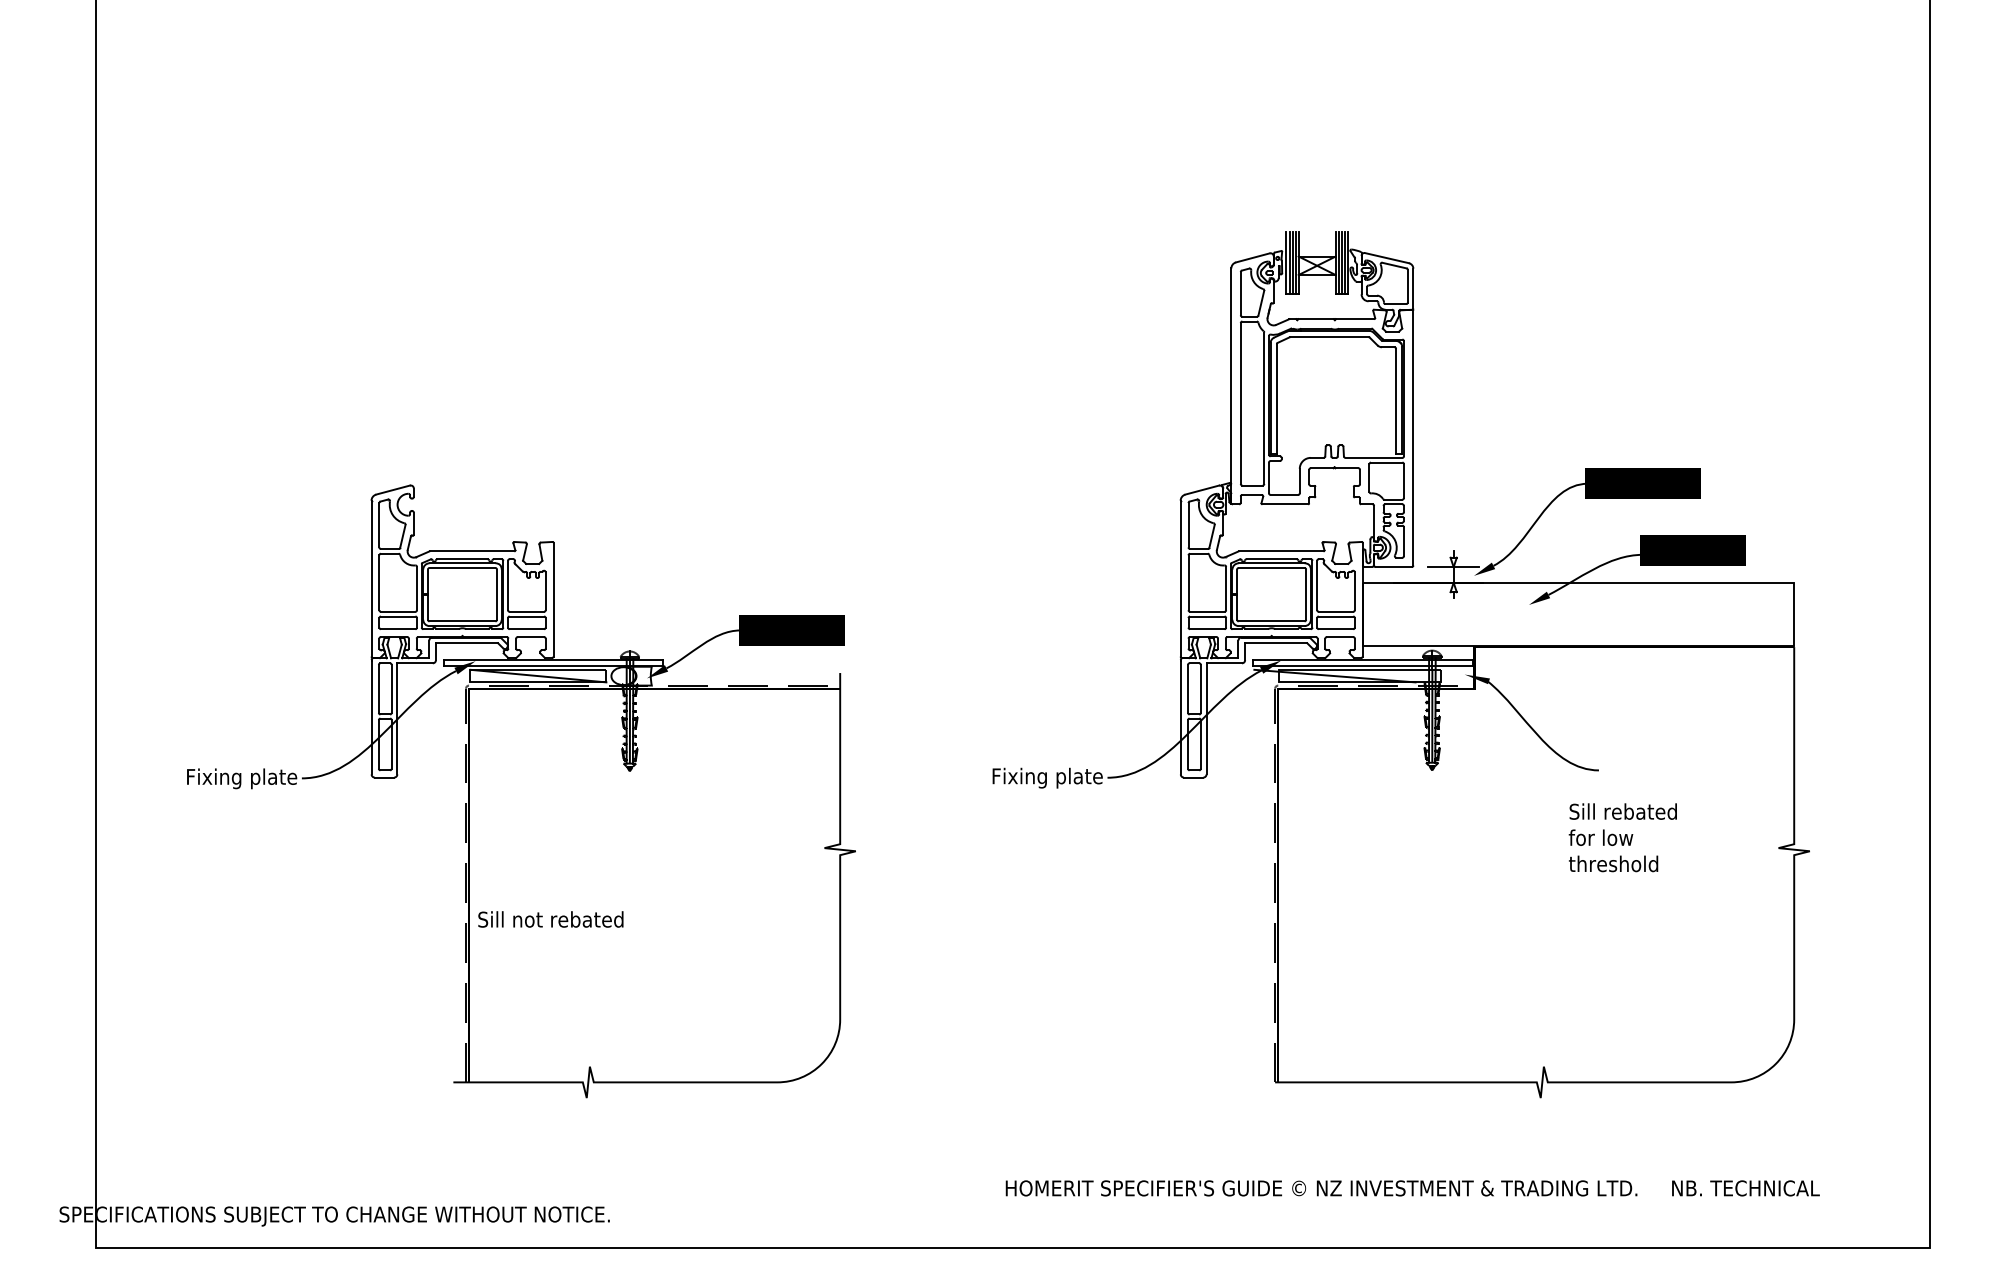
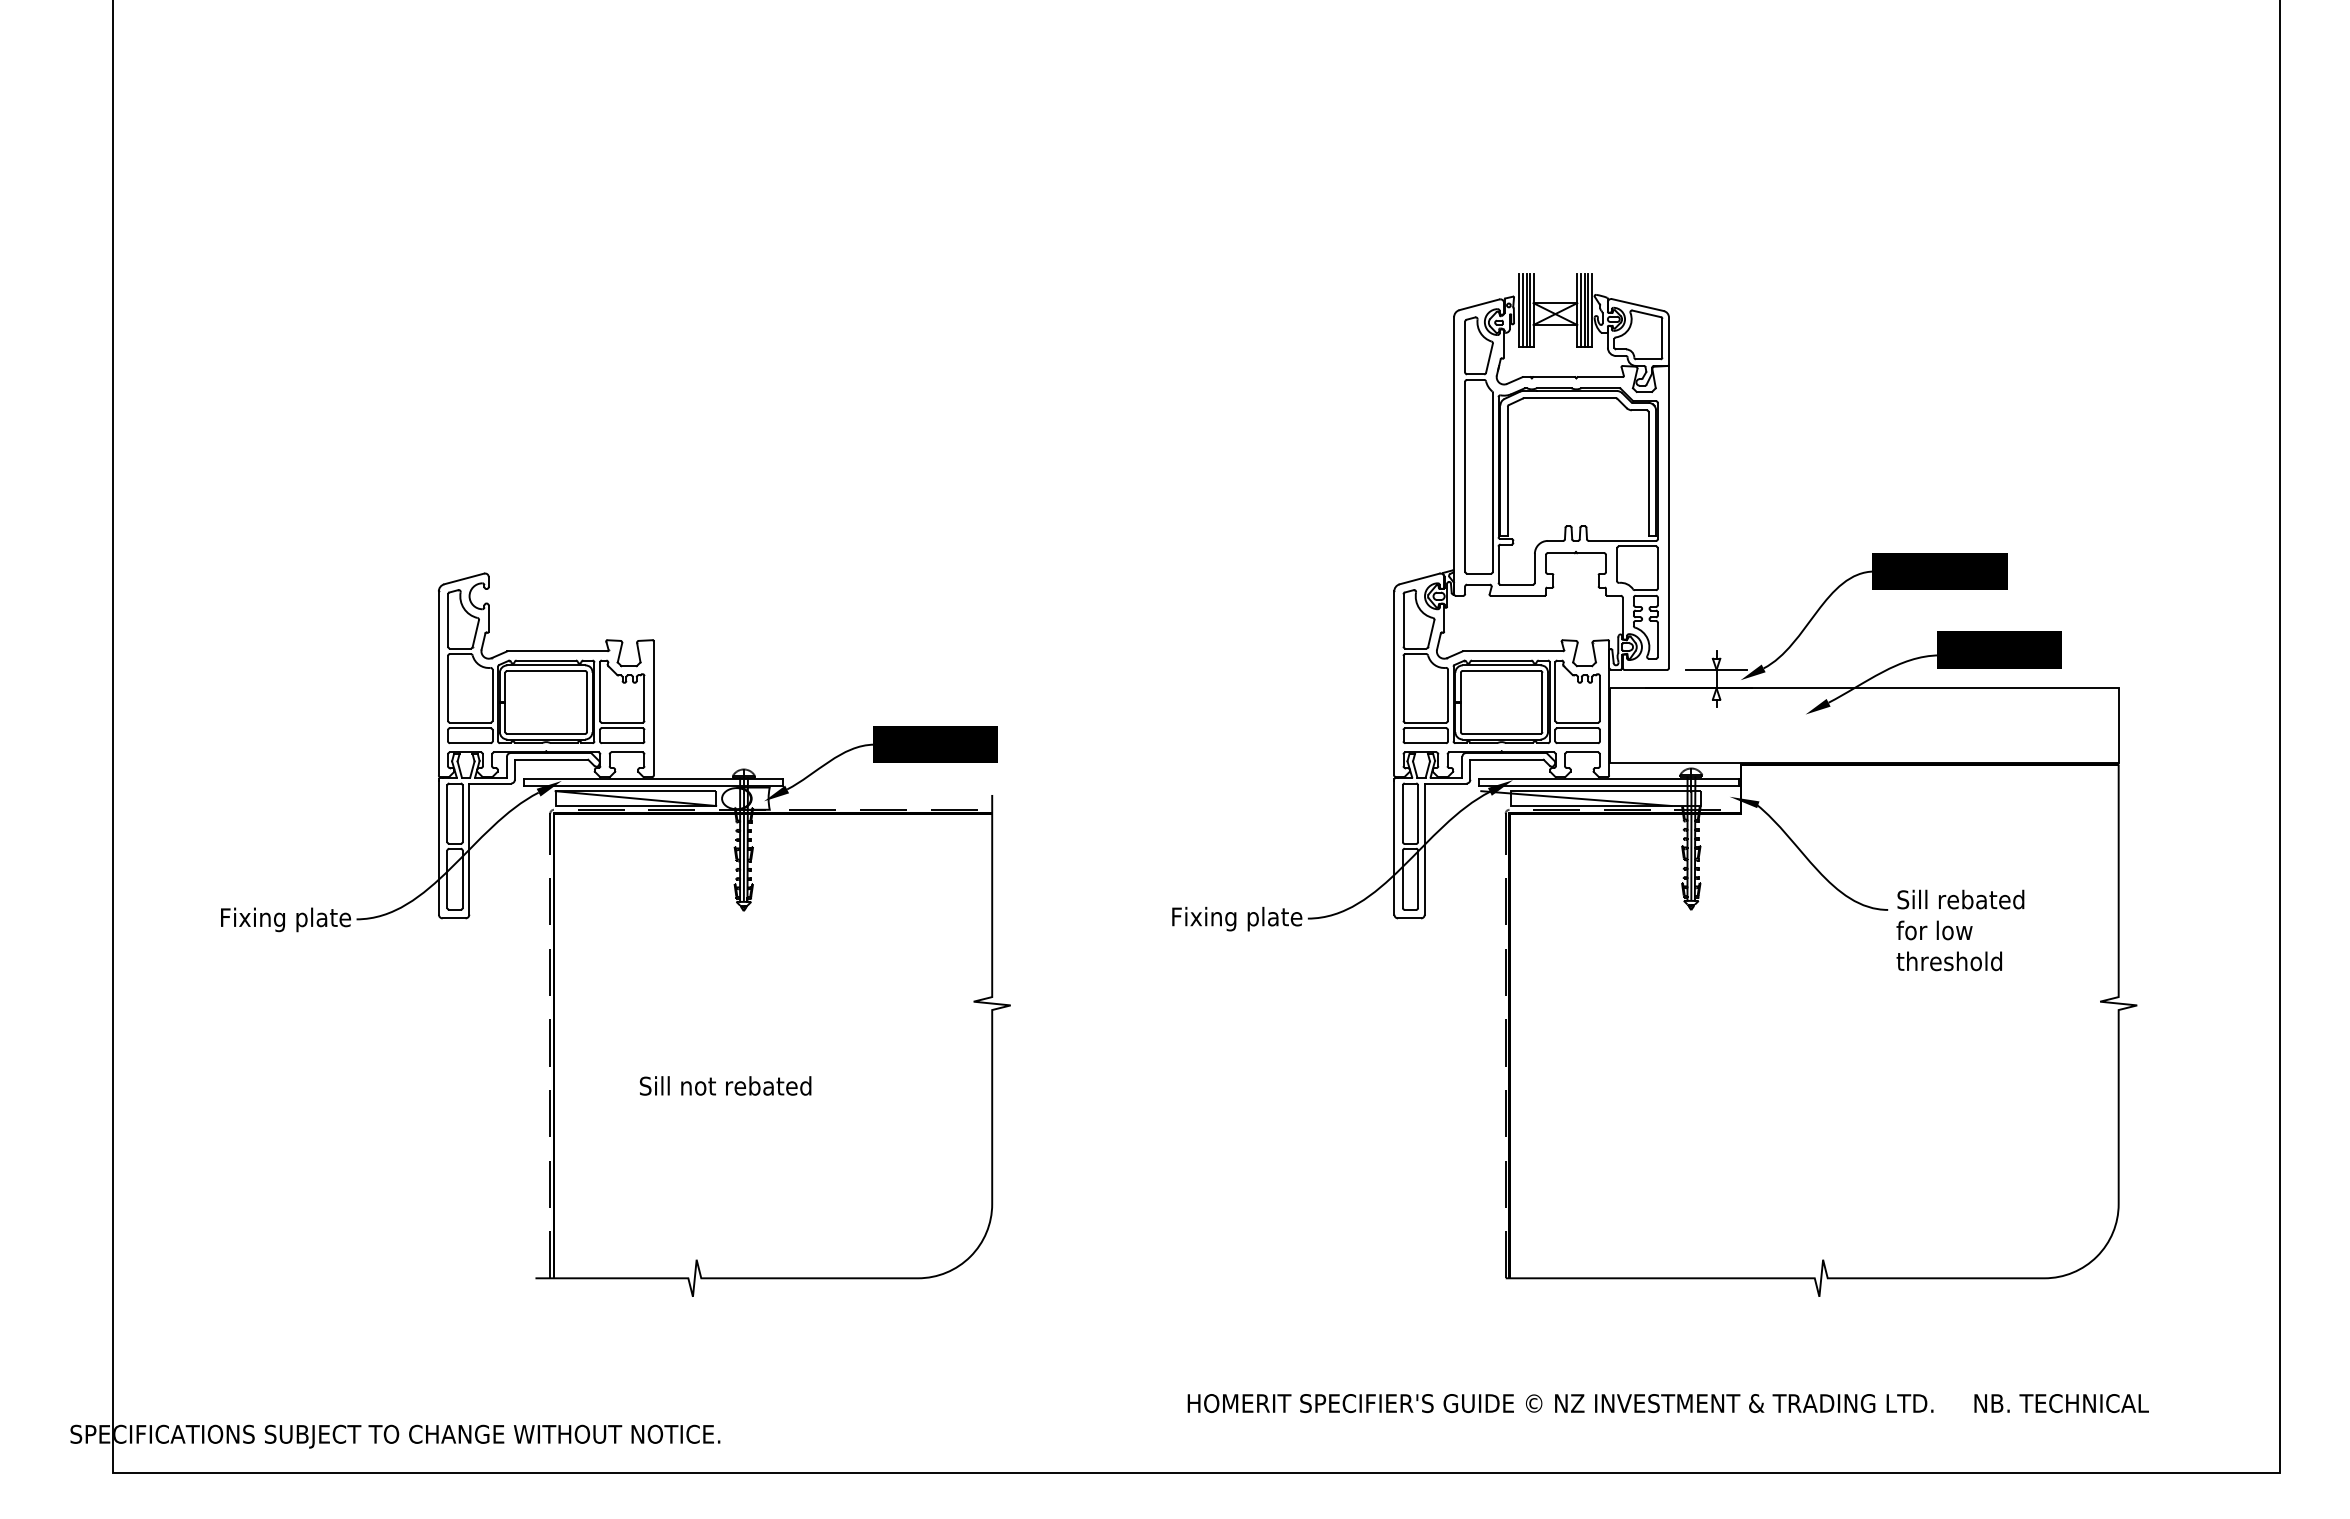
text: (1622, 837) -> (1960, 930), moved
text: (550, 919) -> (725, 1085), moved

